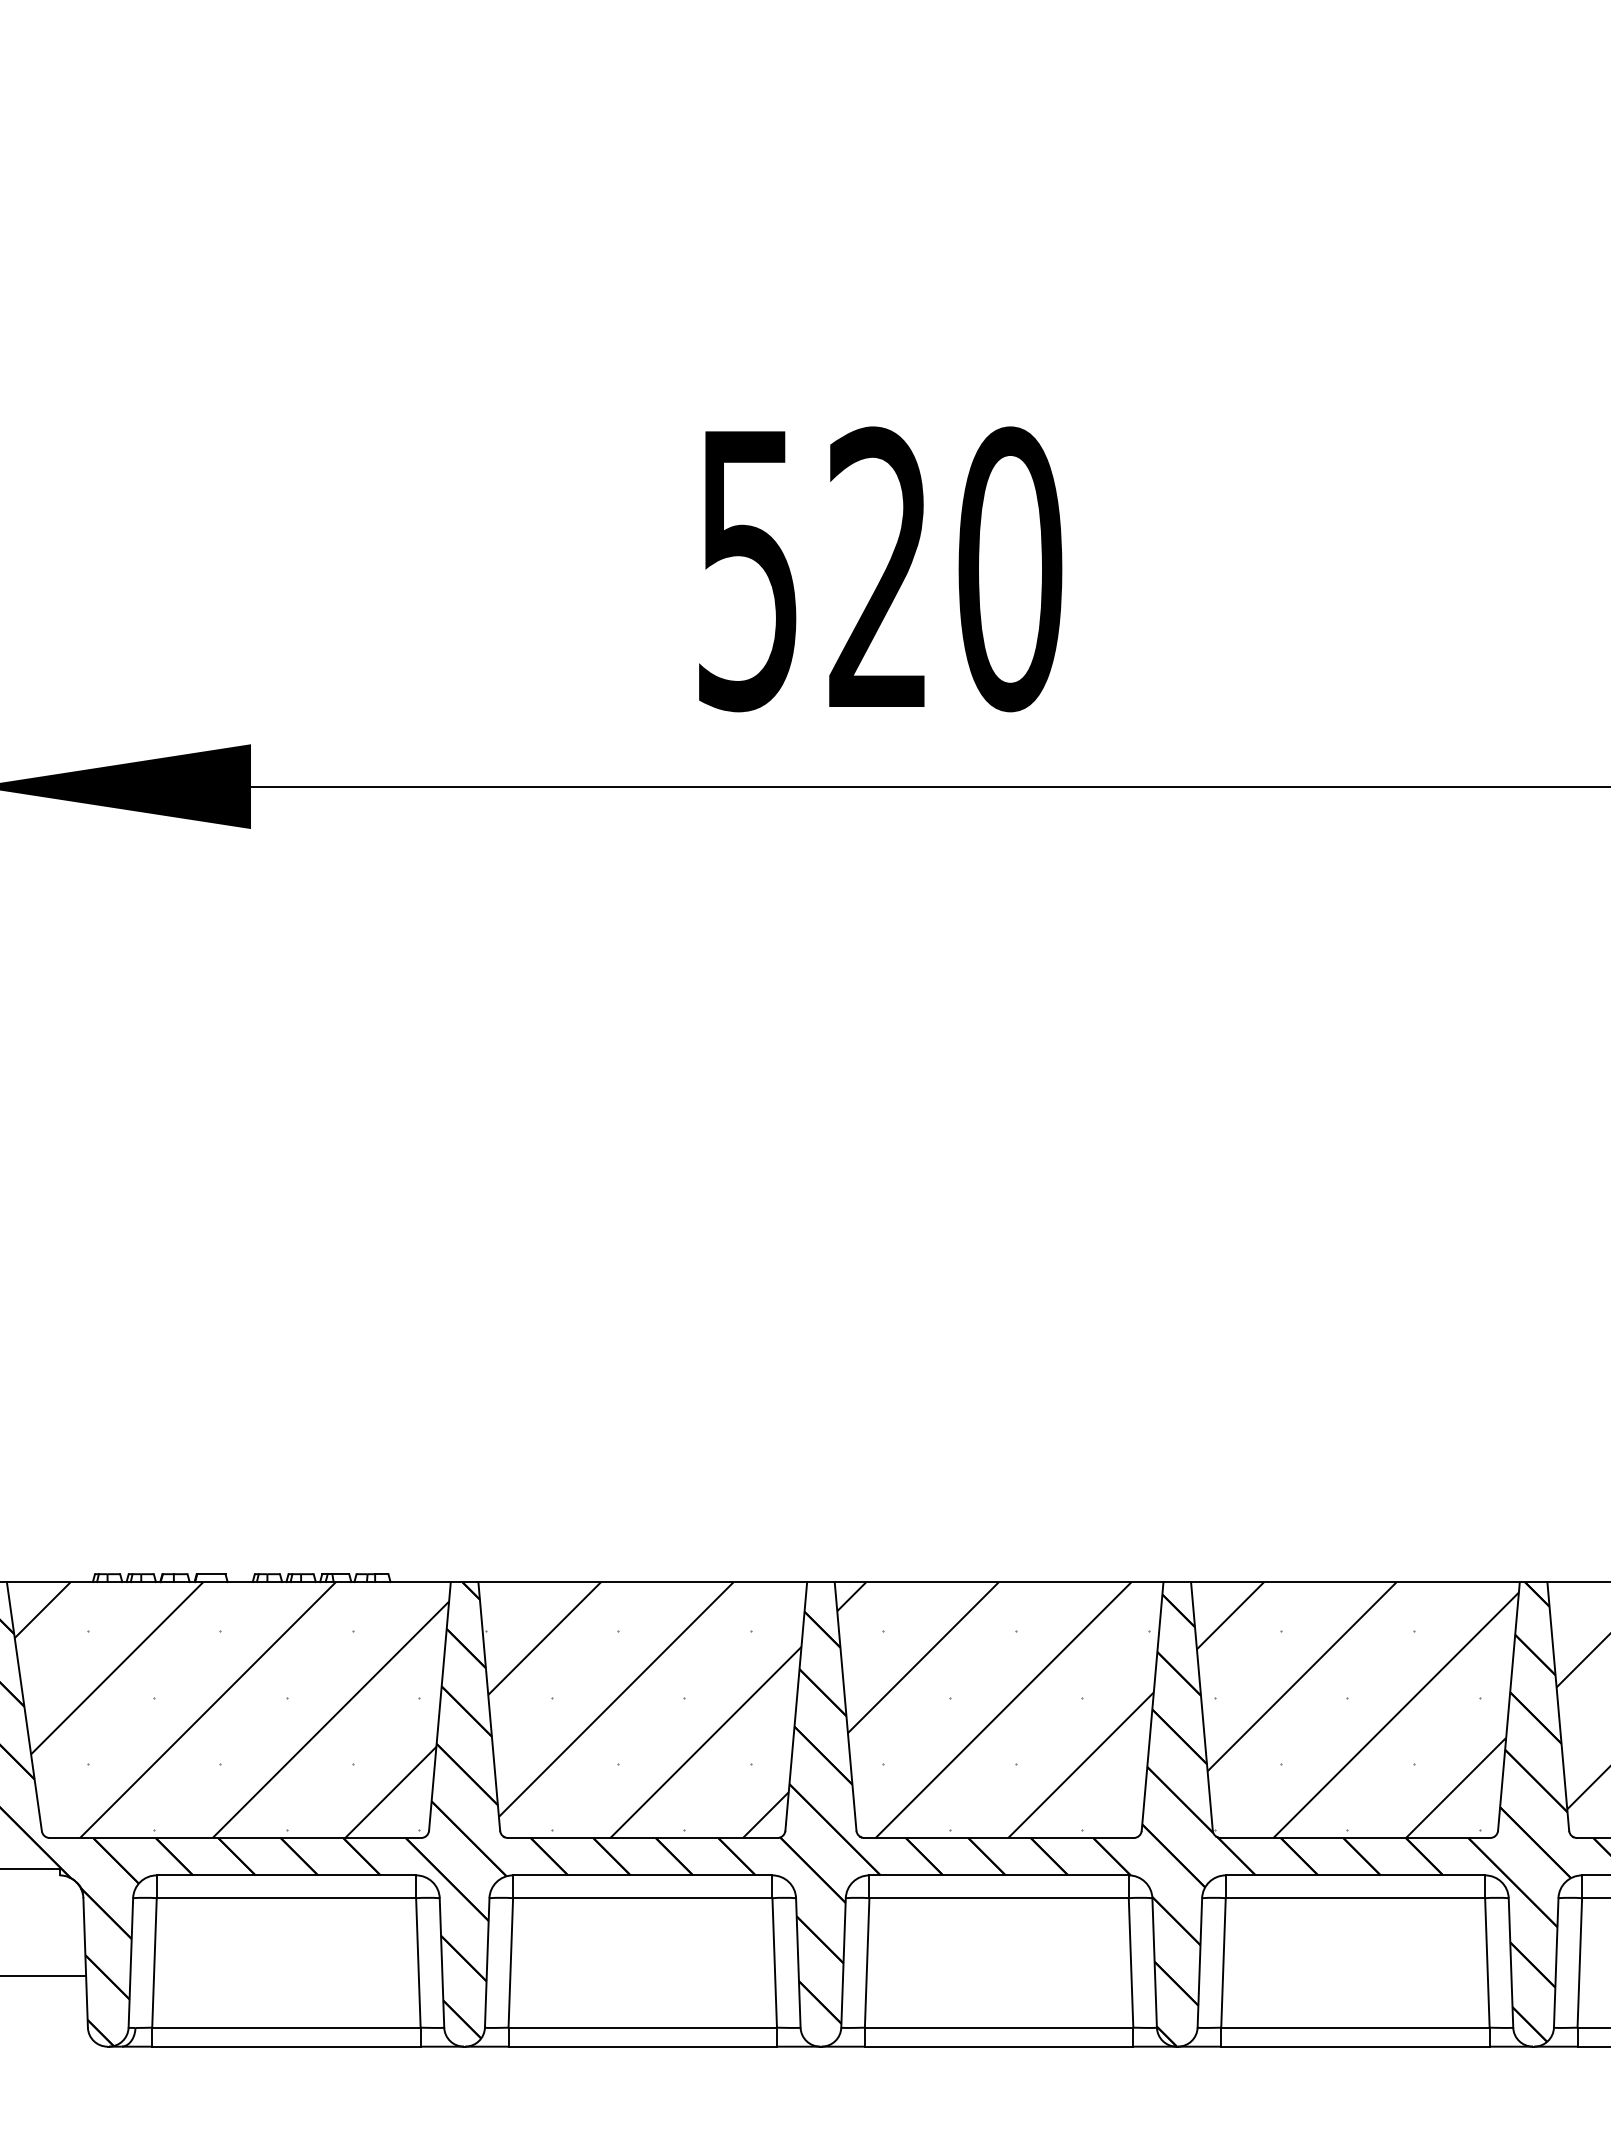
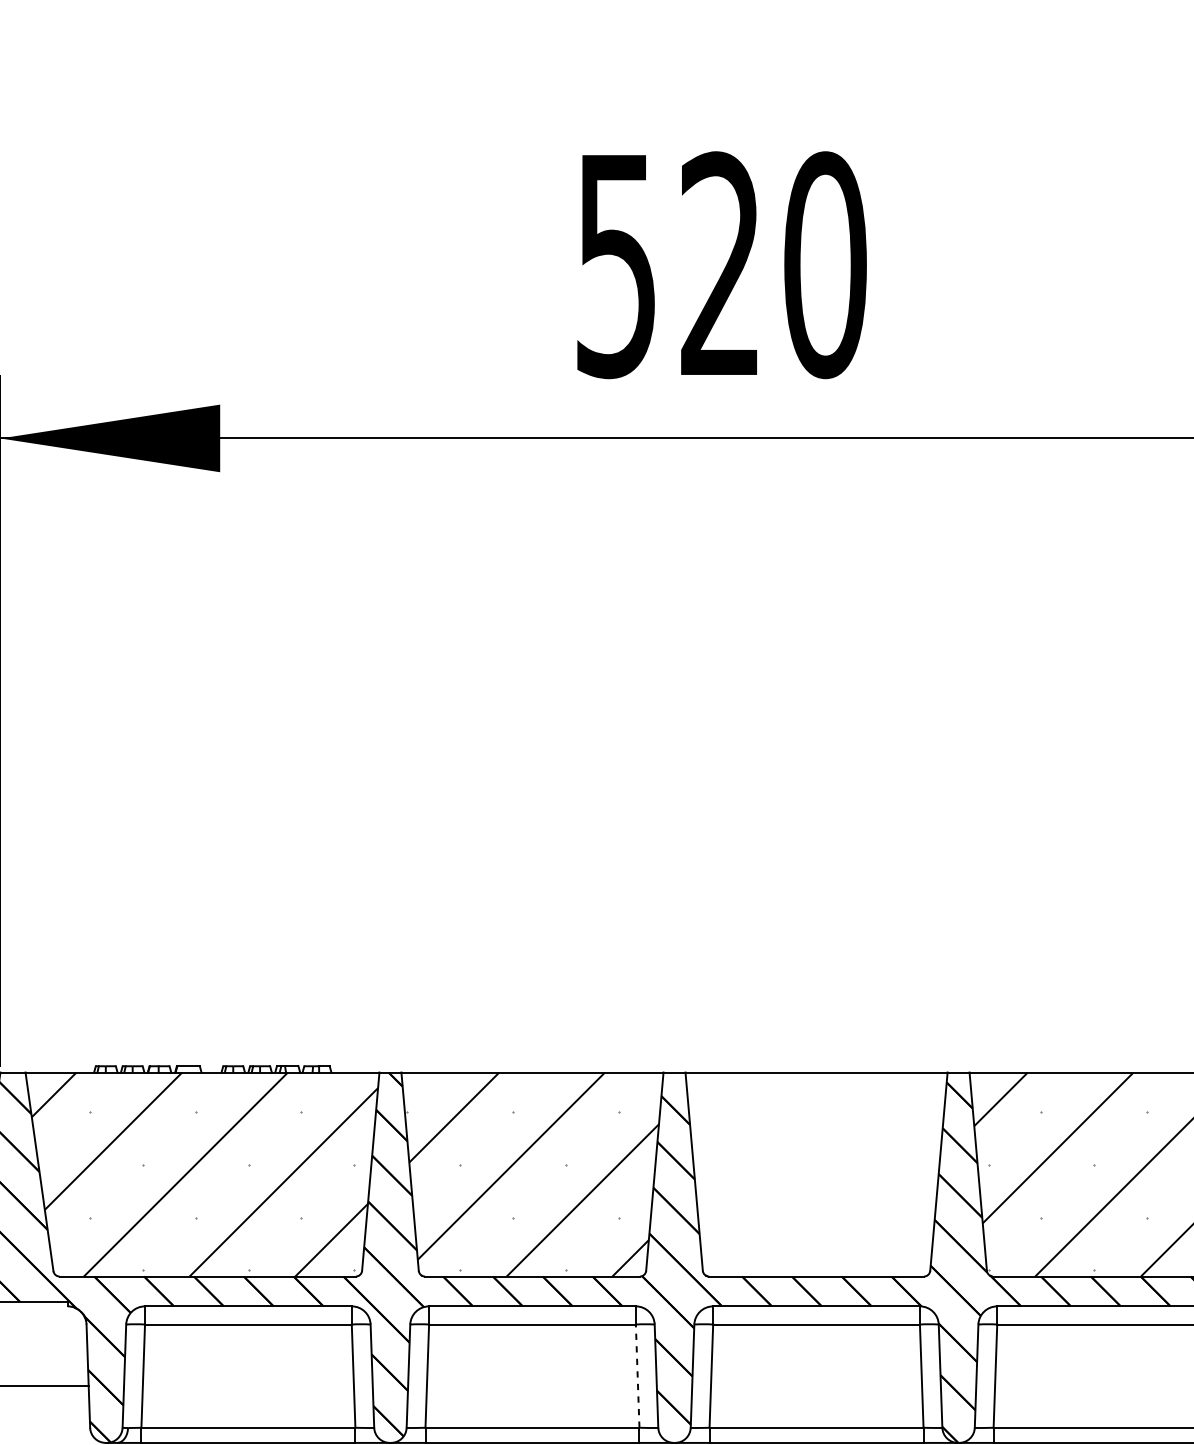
hatch: (995, 1710) -> (813, 1174), removed
line: (774, 1962) -> (637, 1375), solid -> dashed

